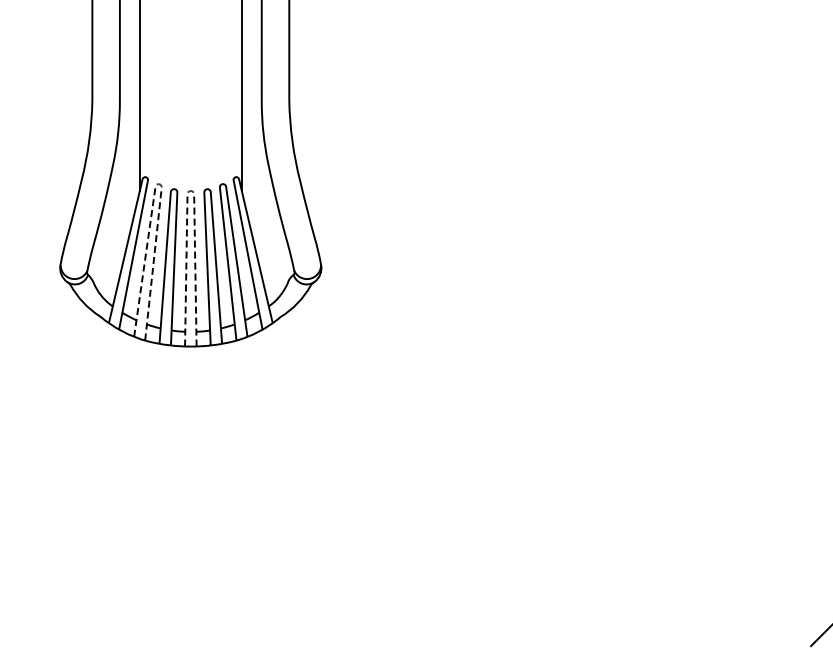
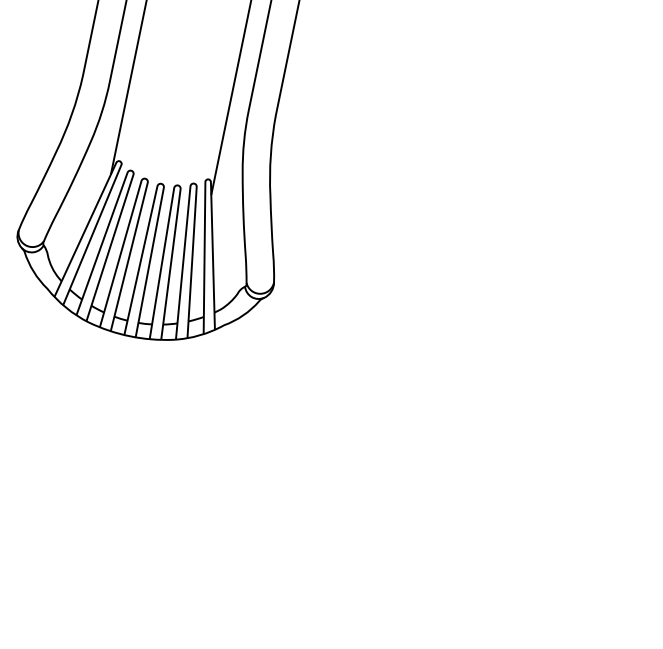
line: (159, 184) -> (131, 171), dashed -> solid
line: (190, 190) -> (161, 183), dashed -> solid

